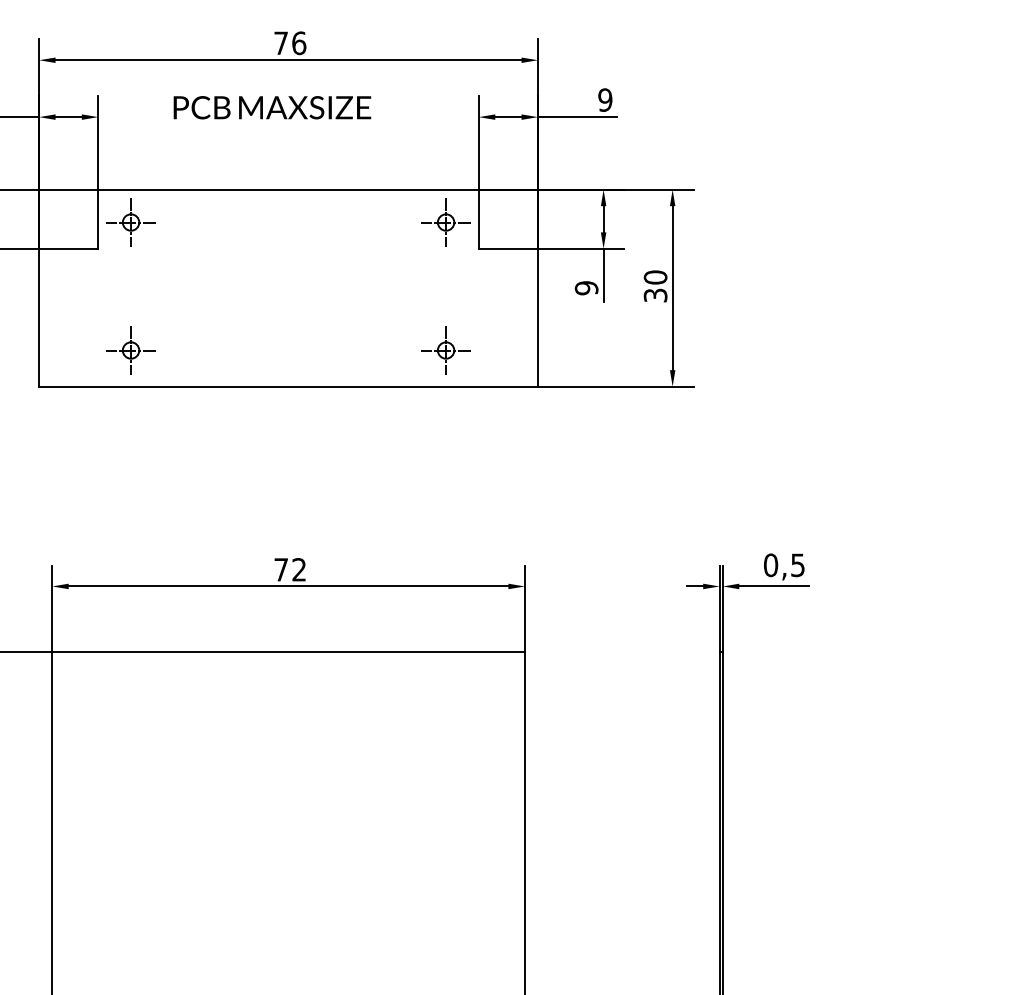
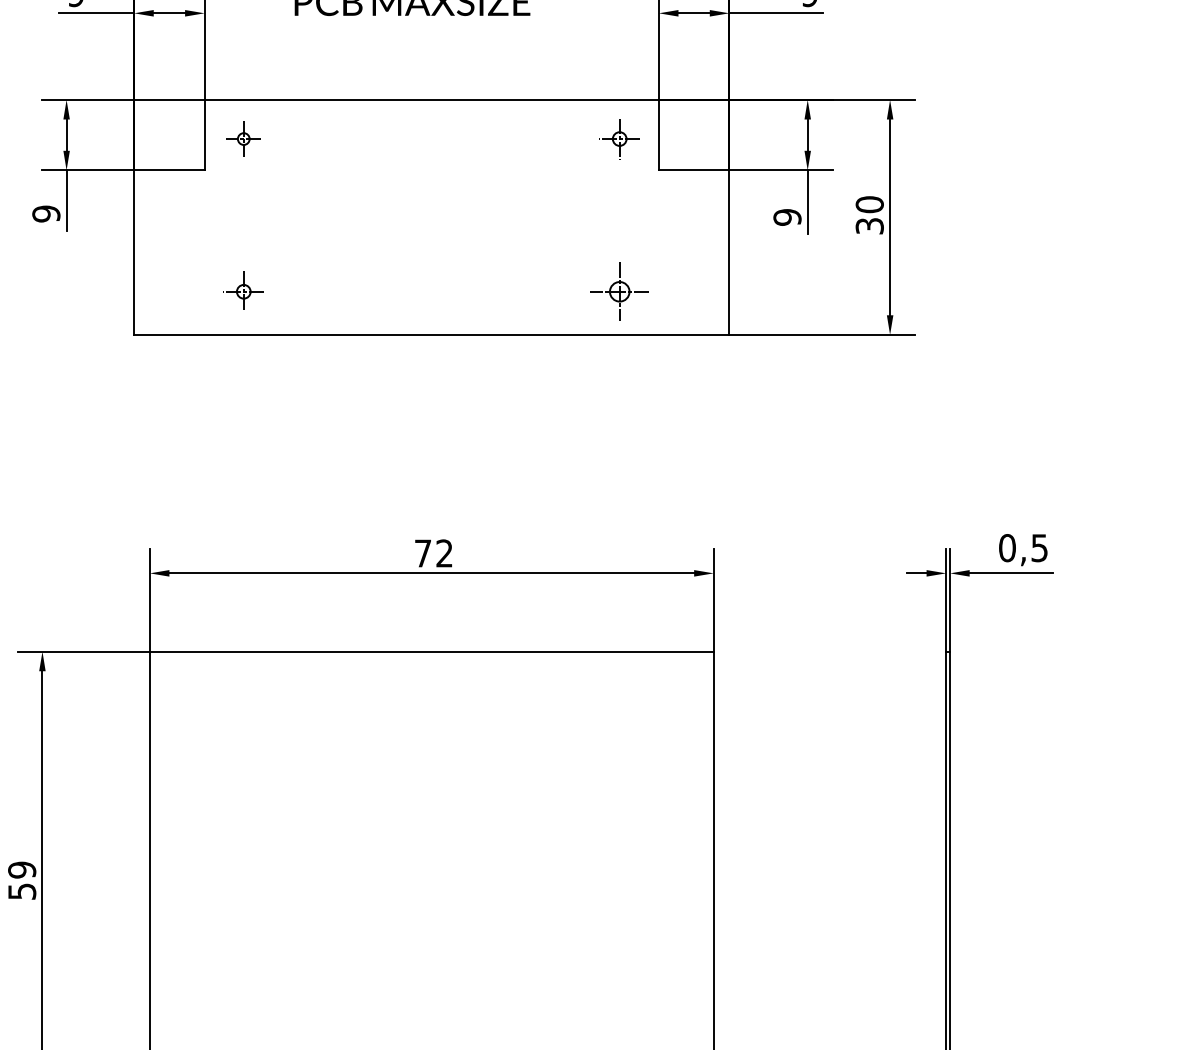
part: (130, 222) -> (243, 139), size x0.6
part: (445, 222) -> (619, 139), size x0.7
part: (130, 350) -> (243, 291), size x0.7

